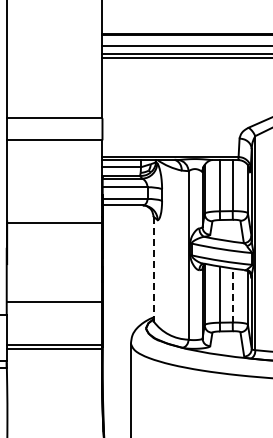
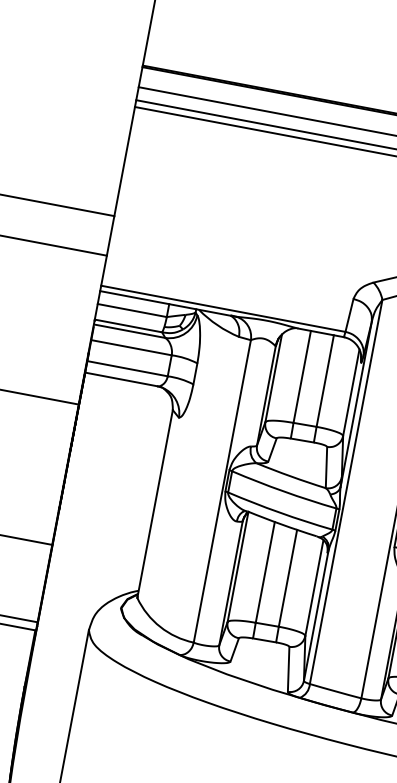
line: (153, 269) -> (154, 504), dashed -> solid
line: (232, 295) -> (287, 578), dashed -> solid

